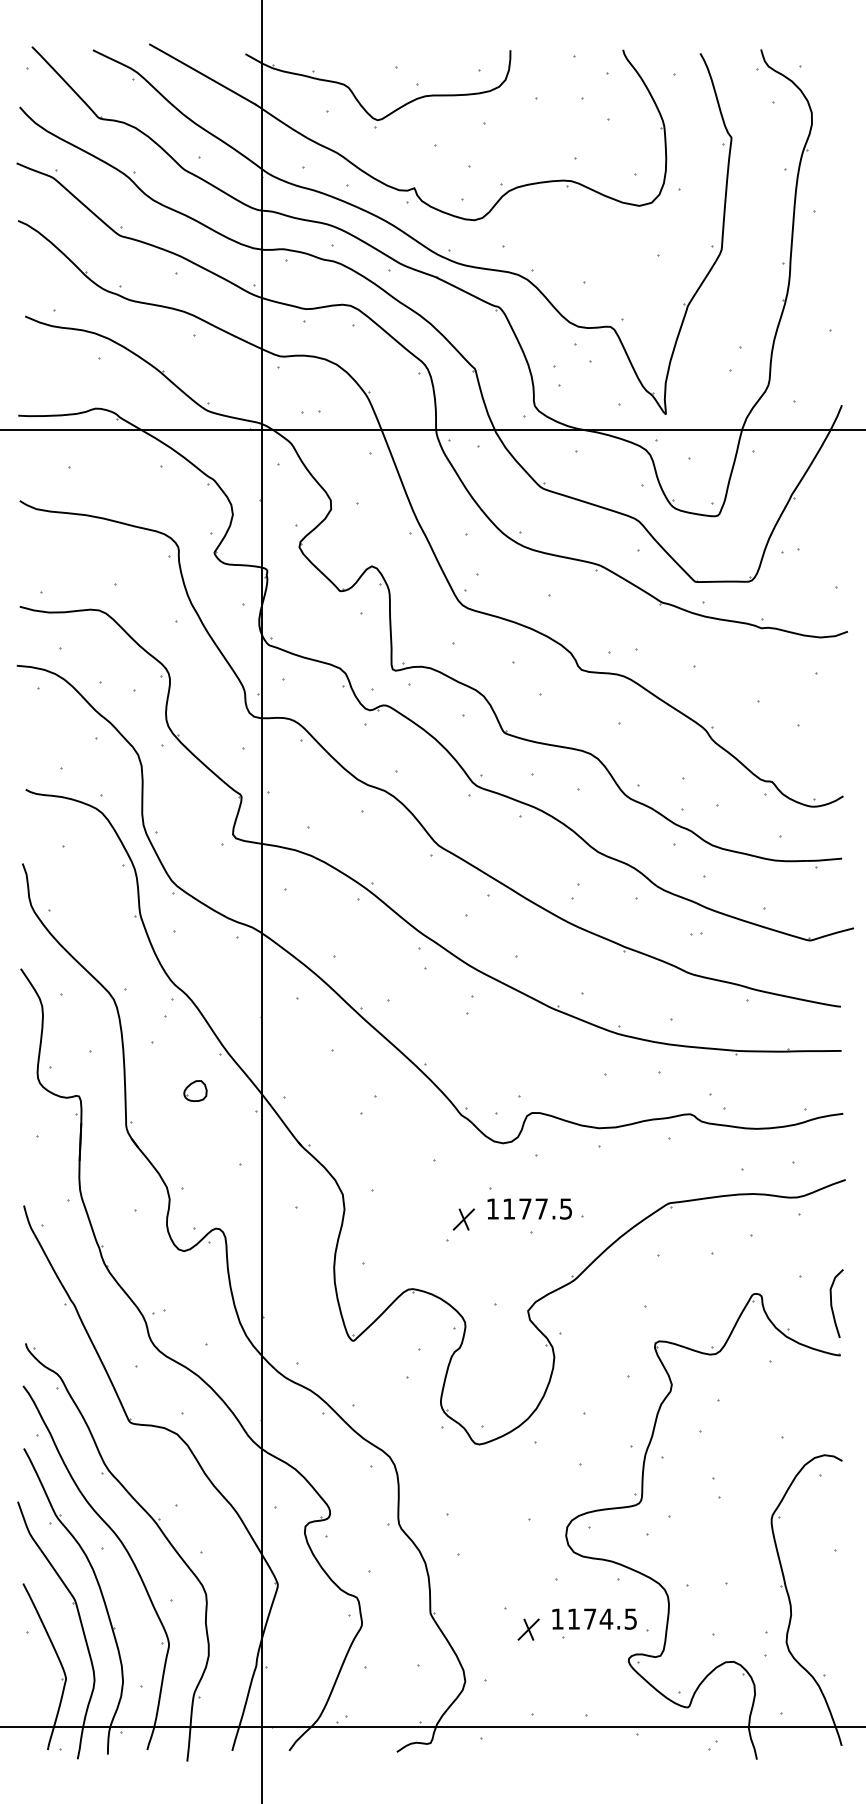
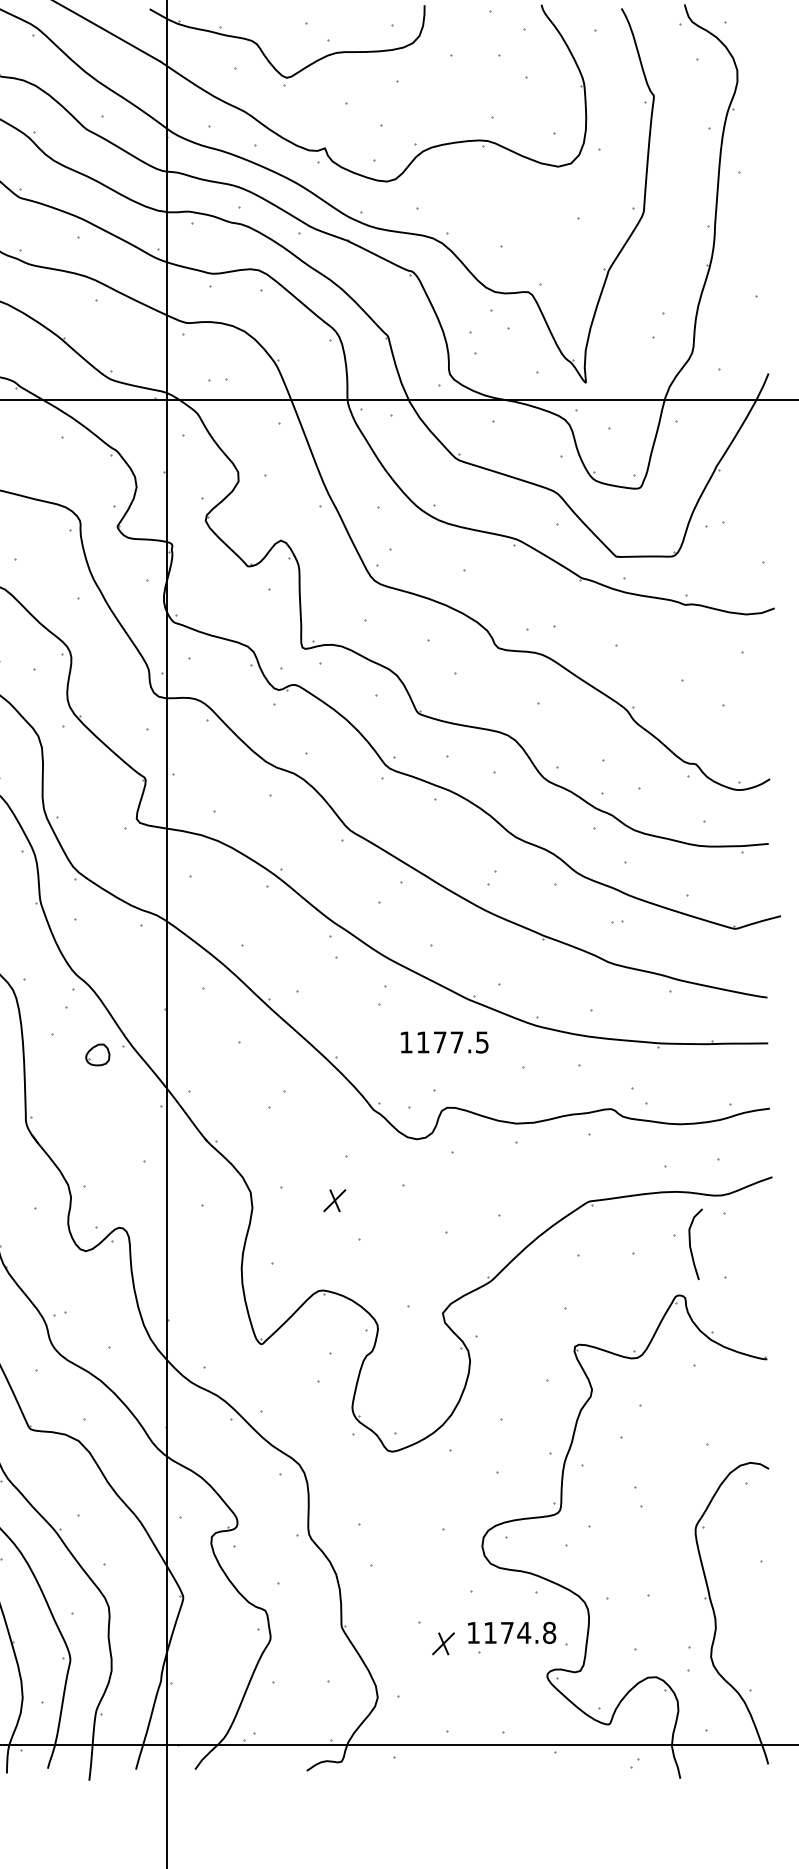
part: (195, 1090) -> (97, 1054), moved
text: (529, 1208) -> (444, 1041), moved
part: (463, 1219) -> (334, 1200), moved
curve: (832, 1303) -> (691, 1244), moved
text: (630, 1618) -> (549, 1632), 1174.5 -> 1174.8

